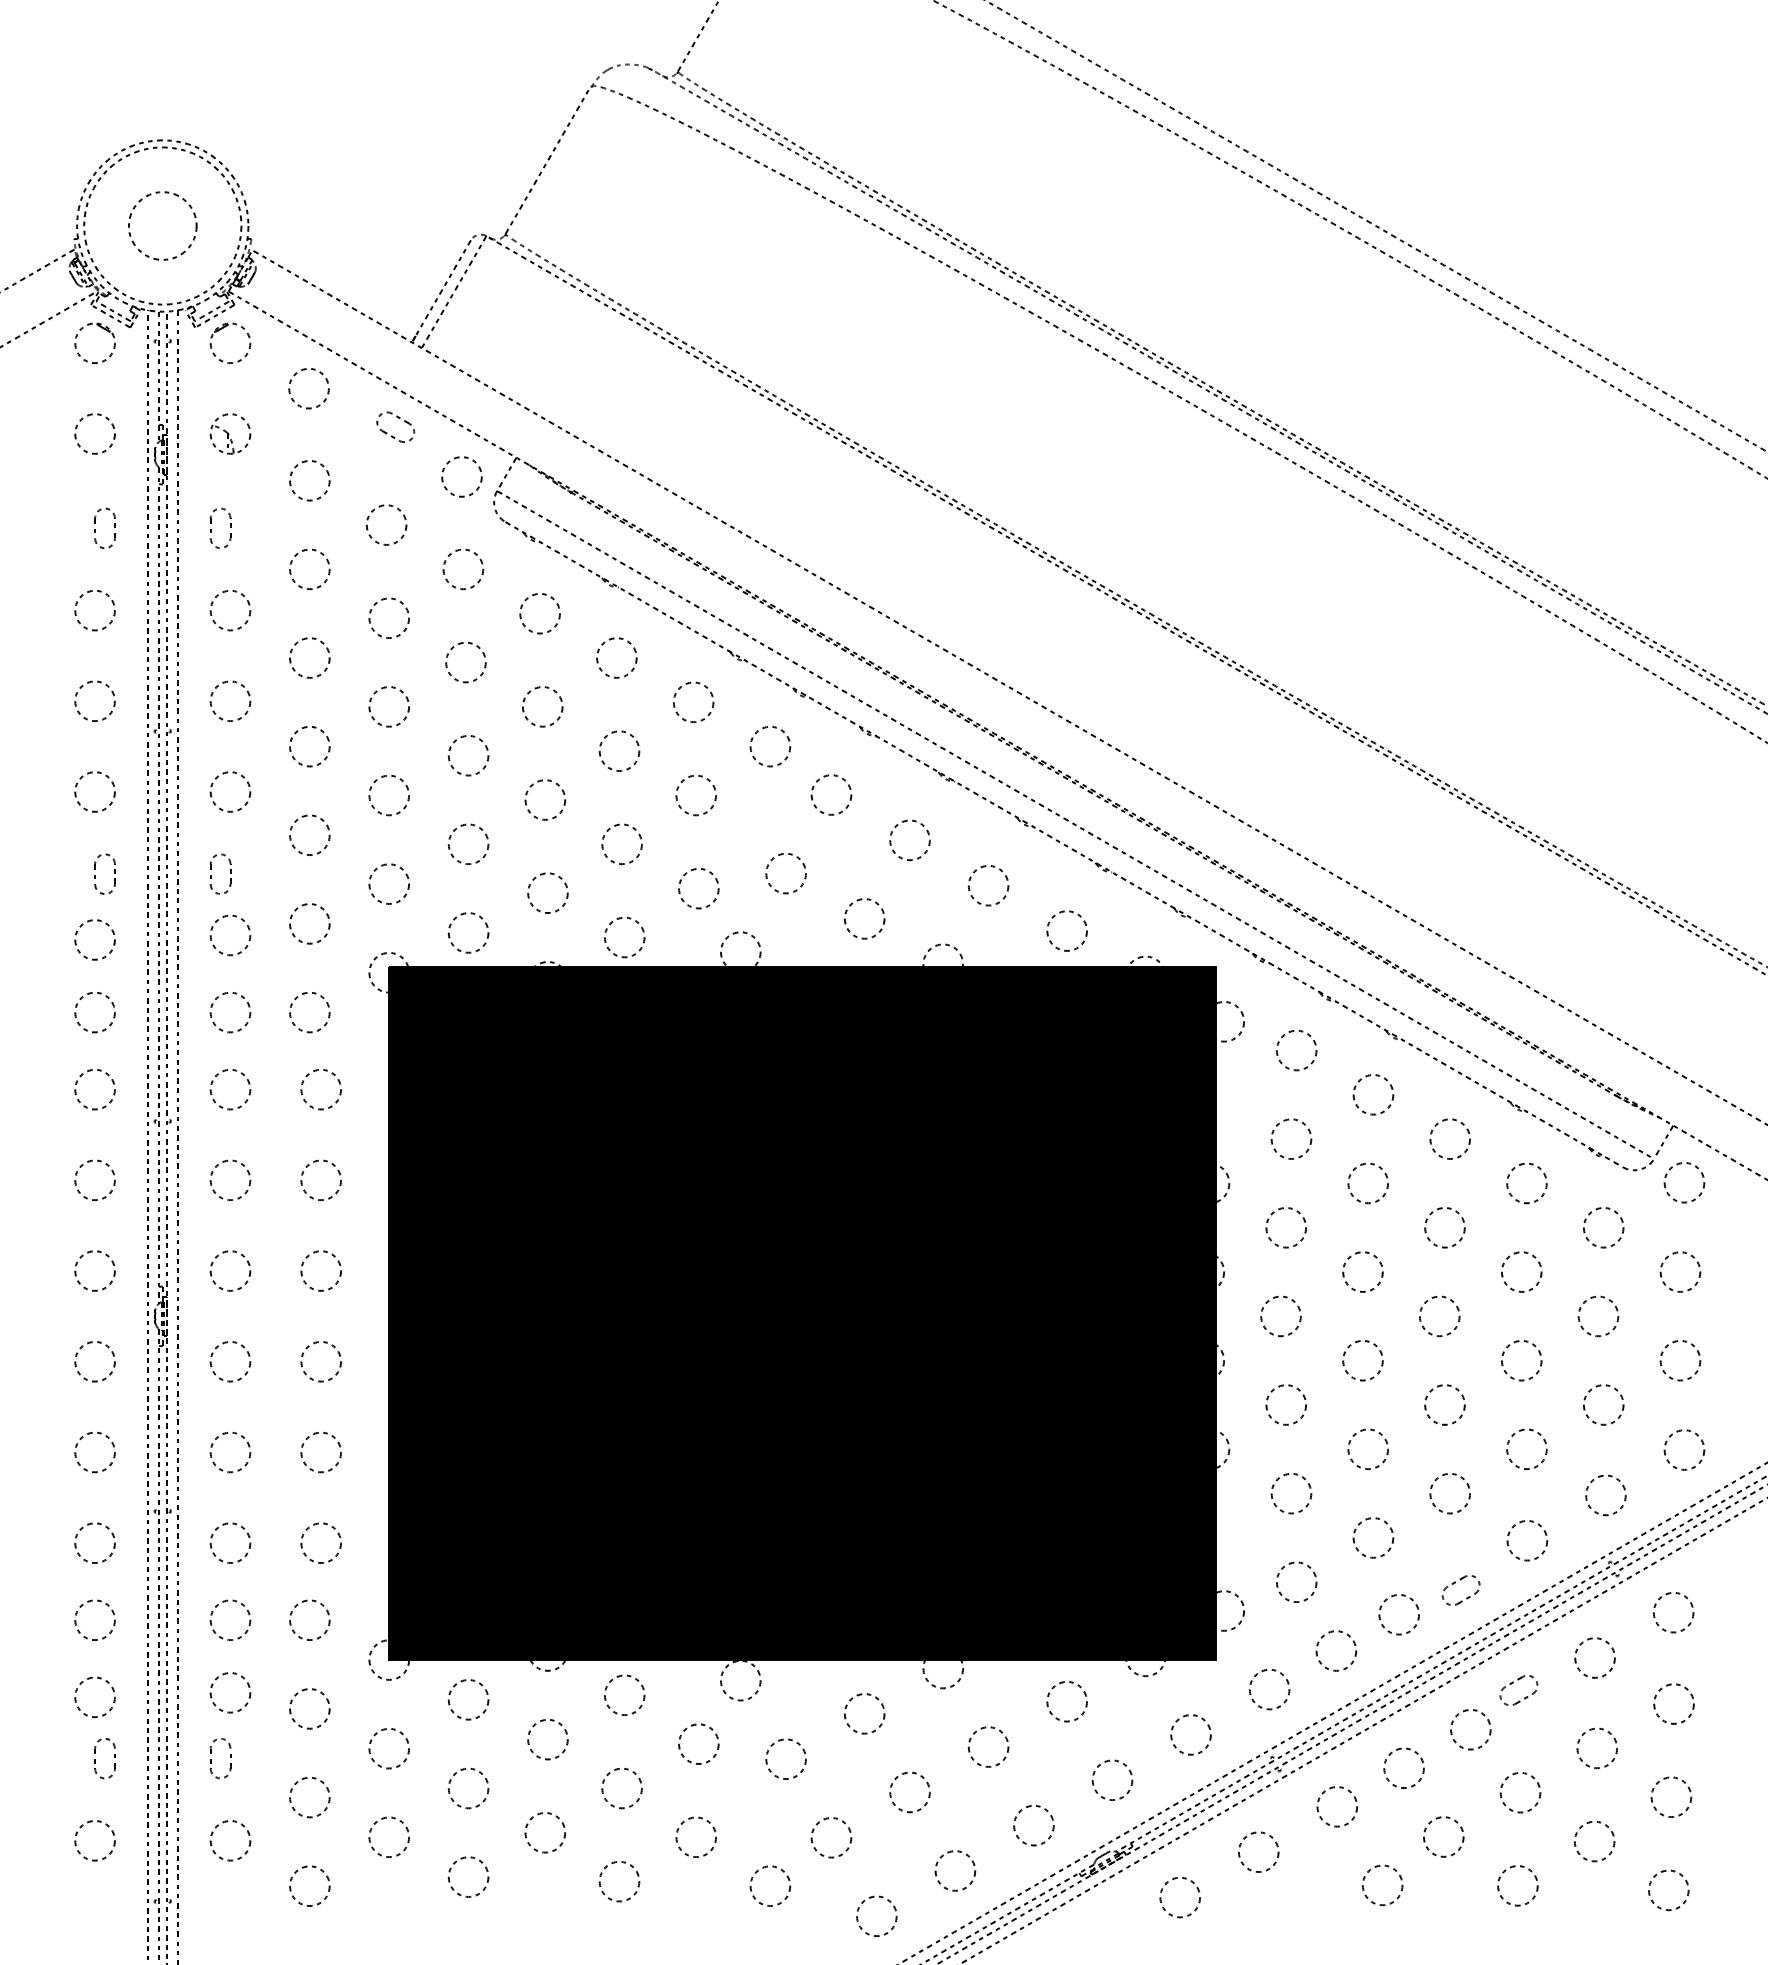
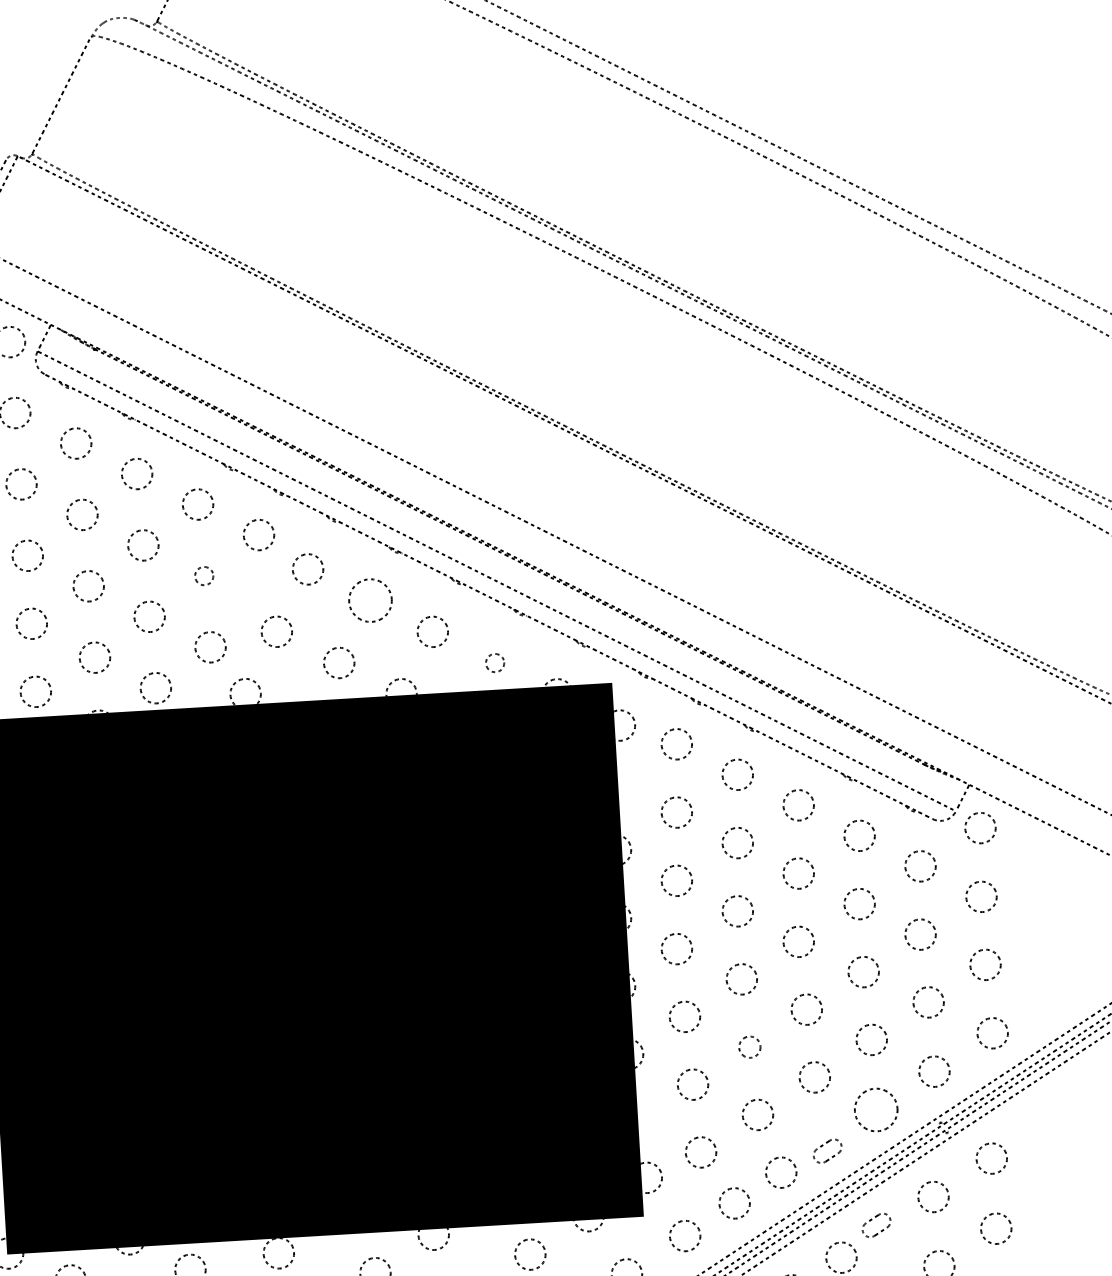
circle: (695, 795) -> (203, 575), size x0.6
circle: (909, 840) -> (370, 600), size x1.4
circle: (1066, 930) -> (494, 662), size x0.6
circle: (1367, 1449) -> (749, 1047), size x0.7
circle: (1527, 1540) -> (876, 1109), size x1.4

